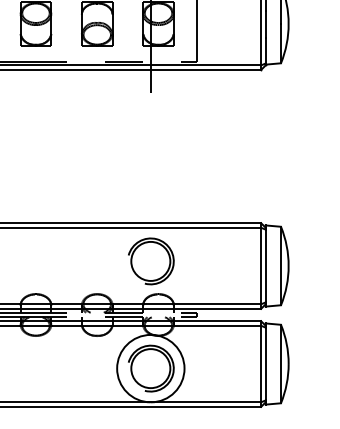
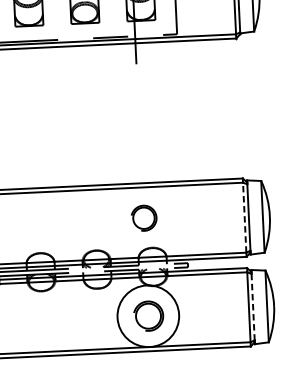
part: (151, 261) -> (144, 218), size x0.6
line: (261, 265) -> (245, 217), solid -> dashed
line: (265, 364) -> (252, 307), solid -> dashed
part: (151, 368) -> (148, 316), size x0.7

